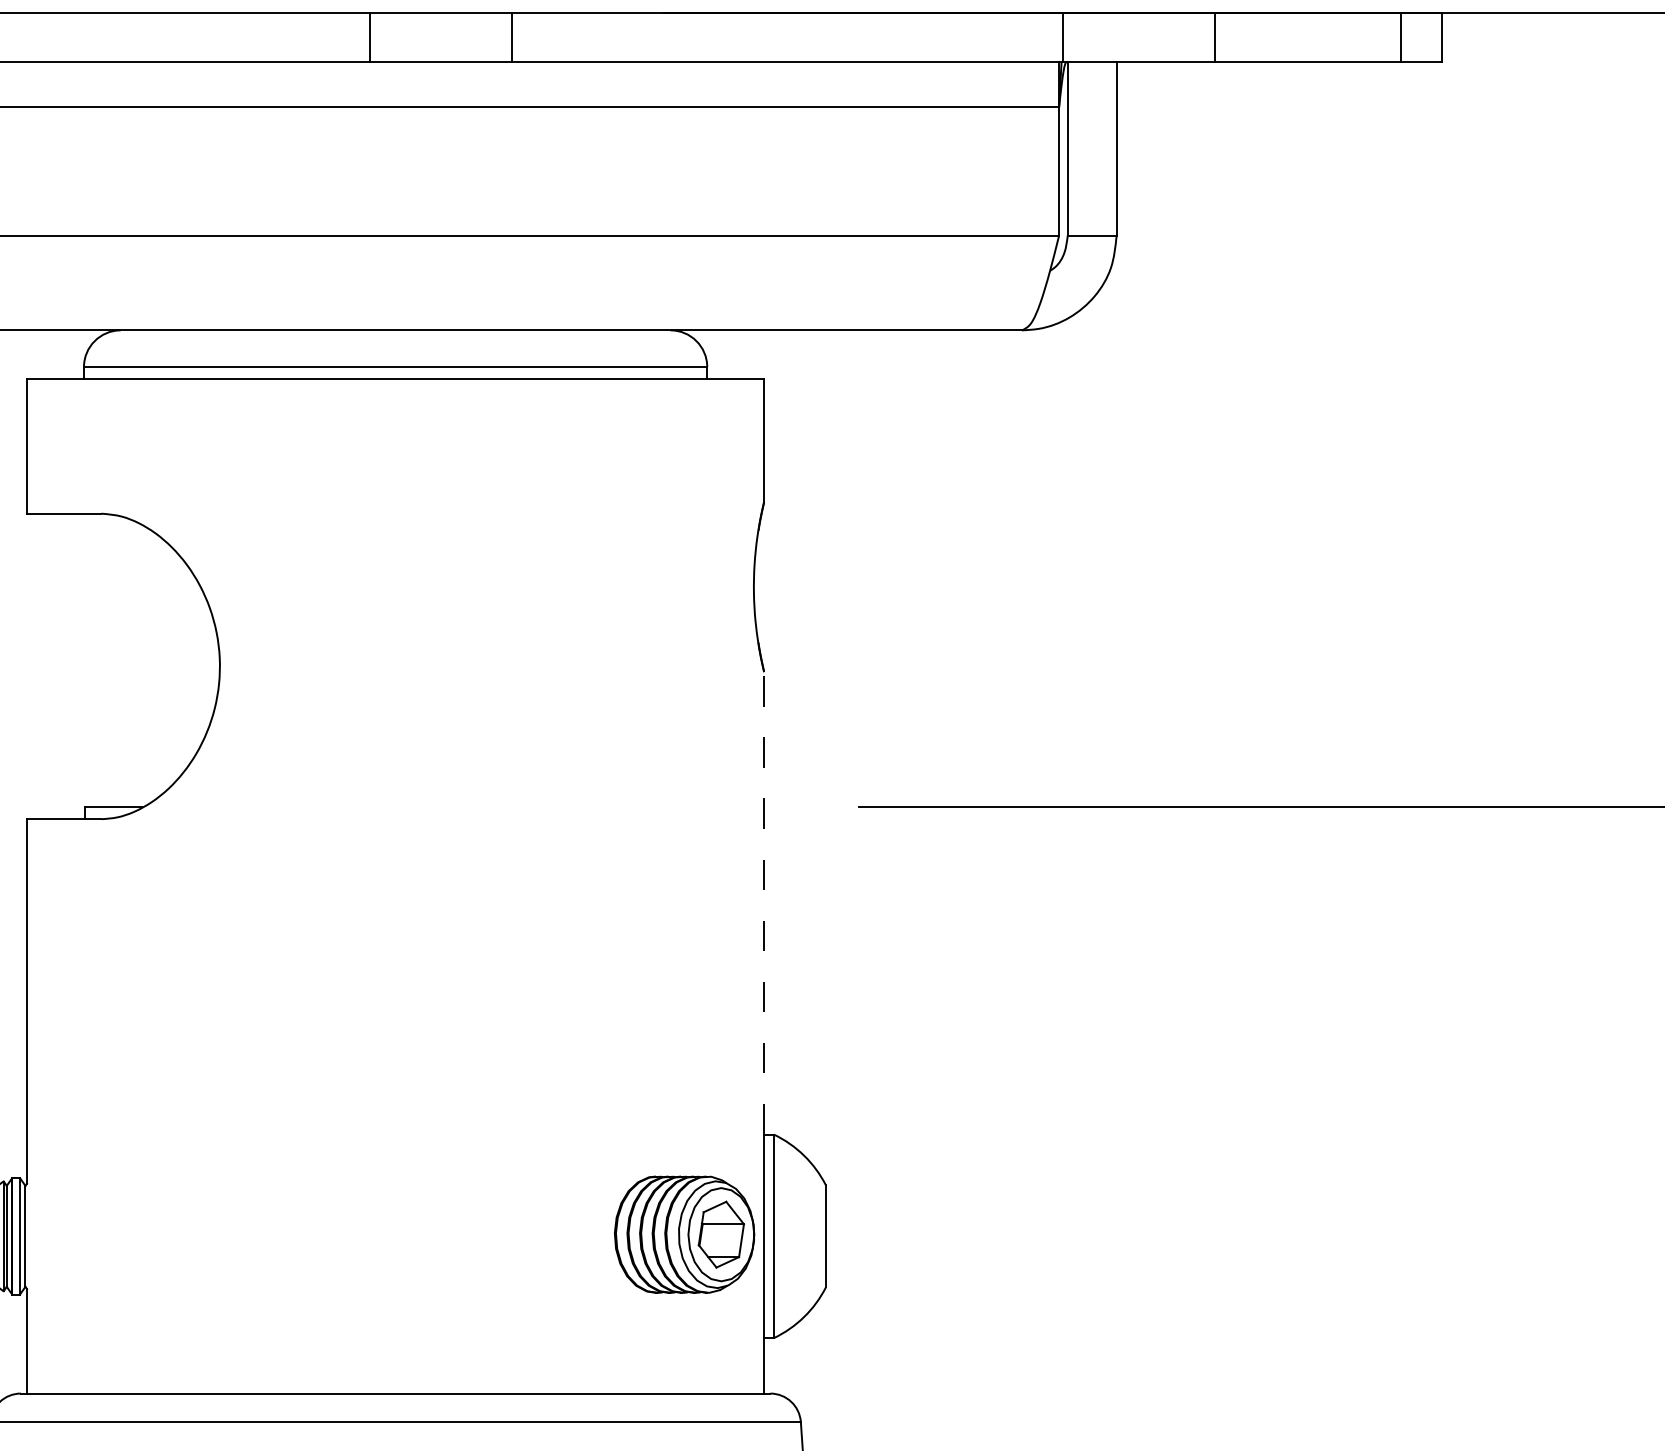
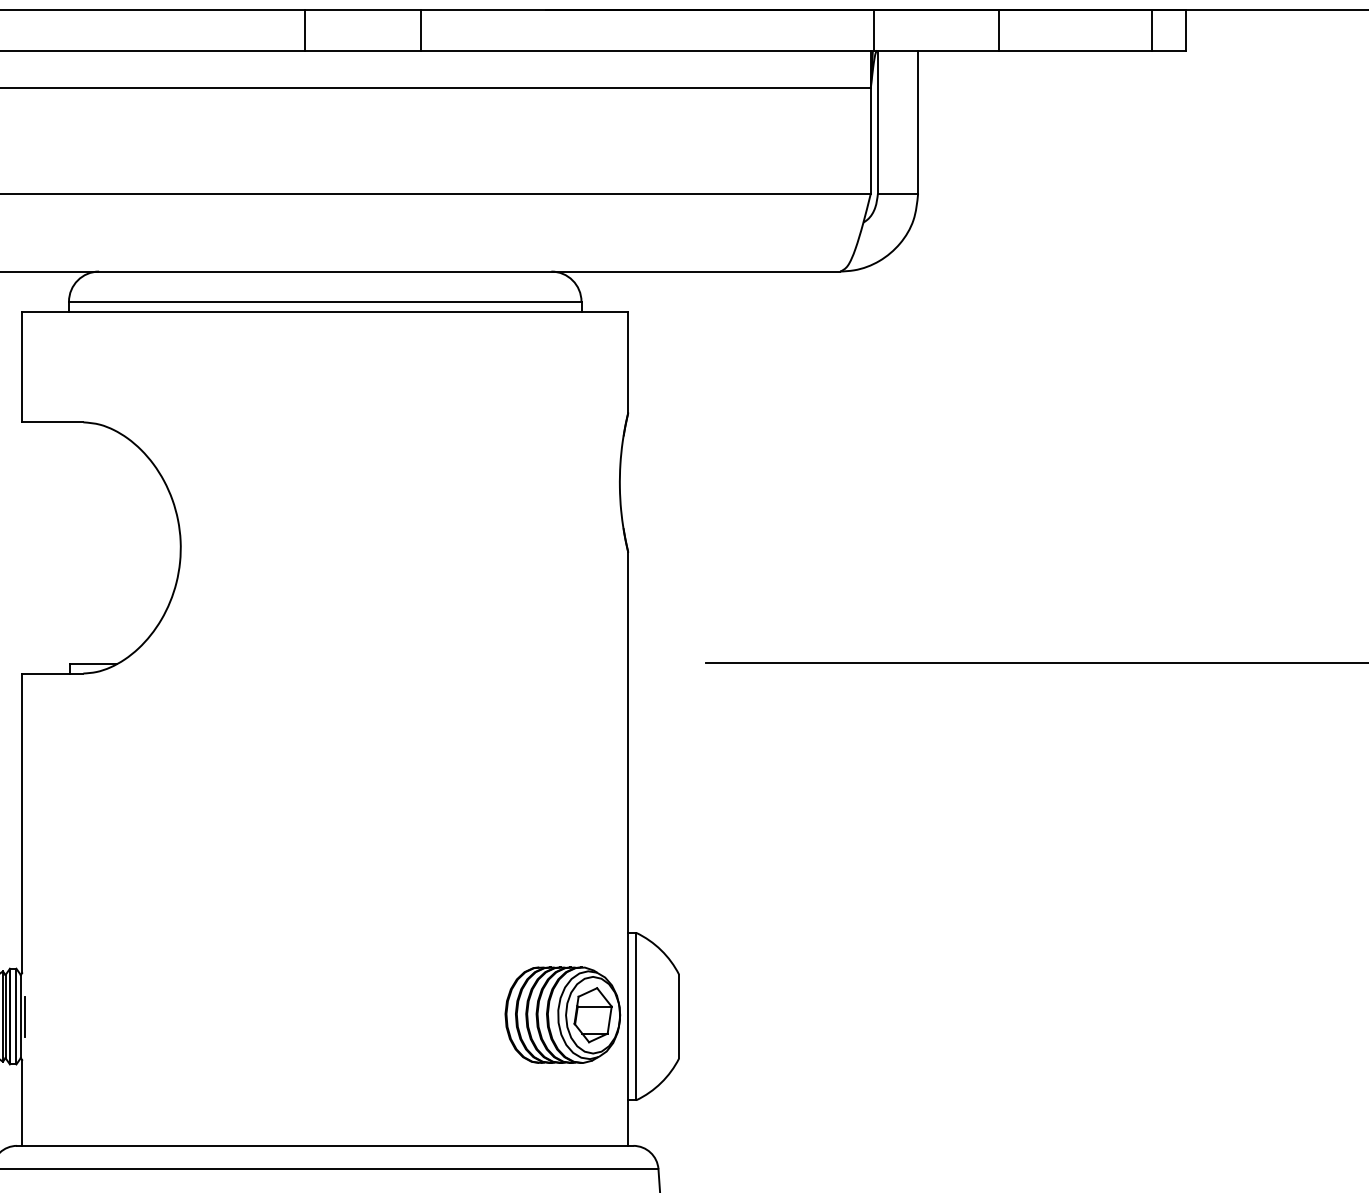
line: (764, 901) -> (628, 741), dashed -> solid
line: (31, 1236) -> (25, 1016), added

